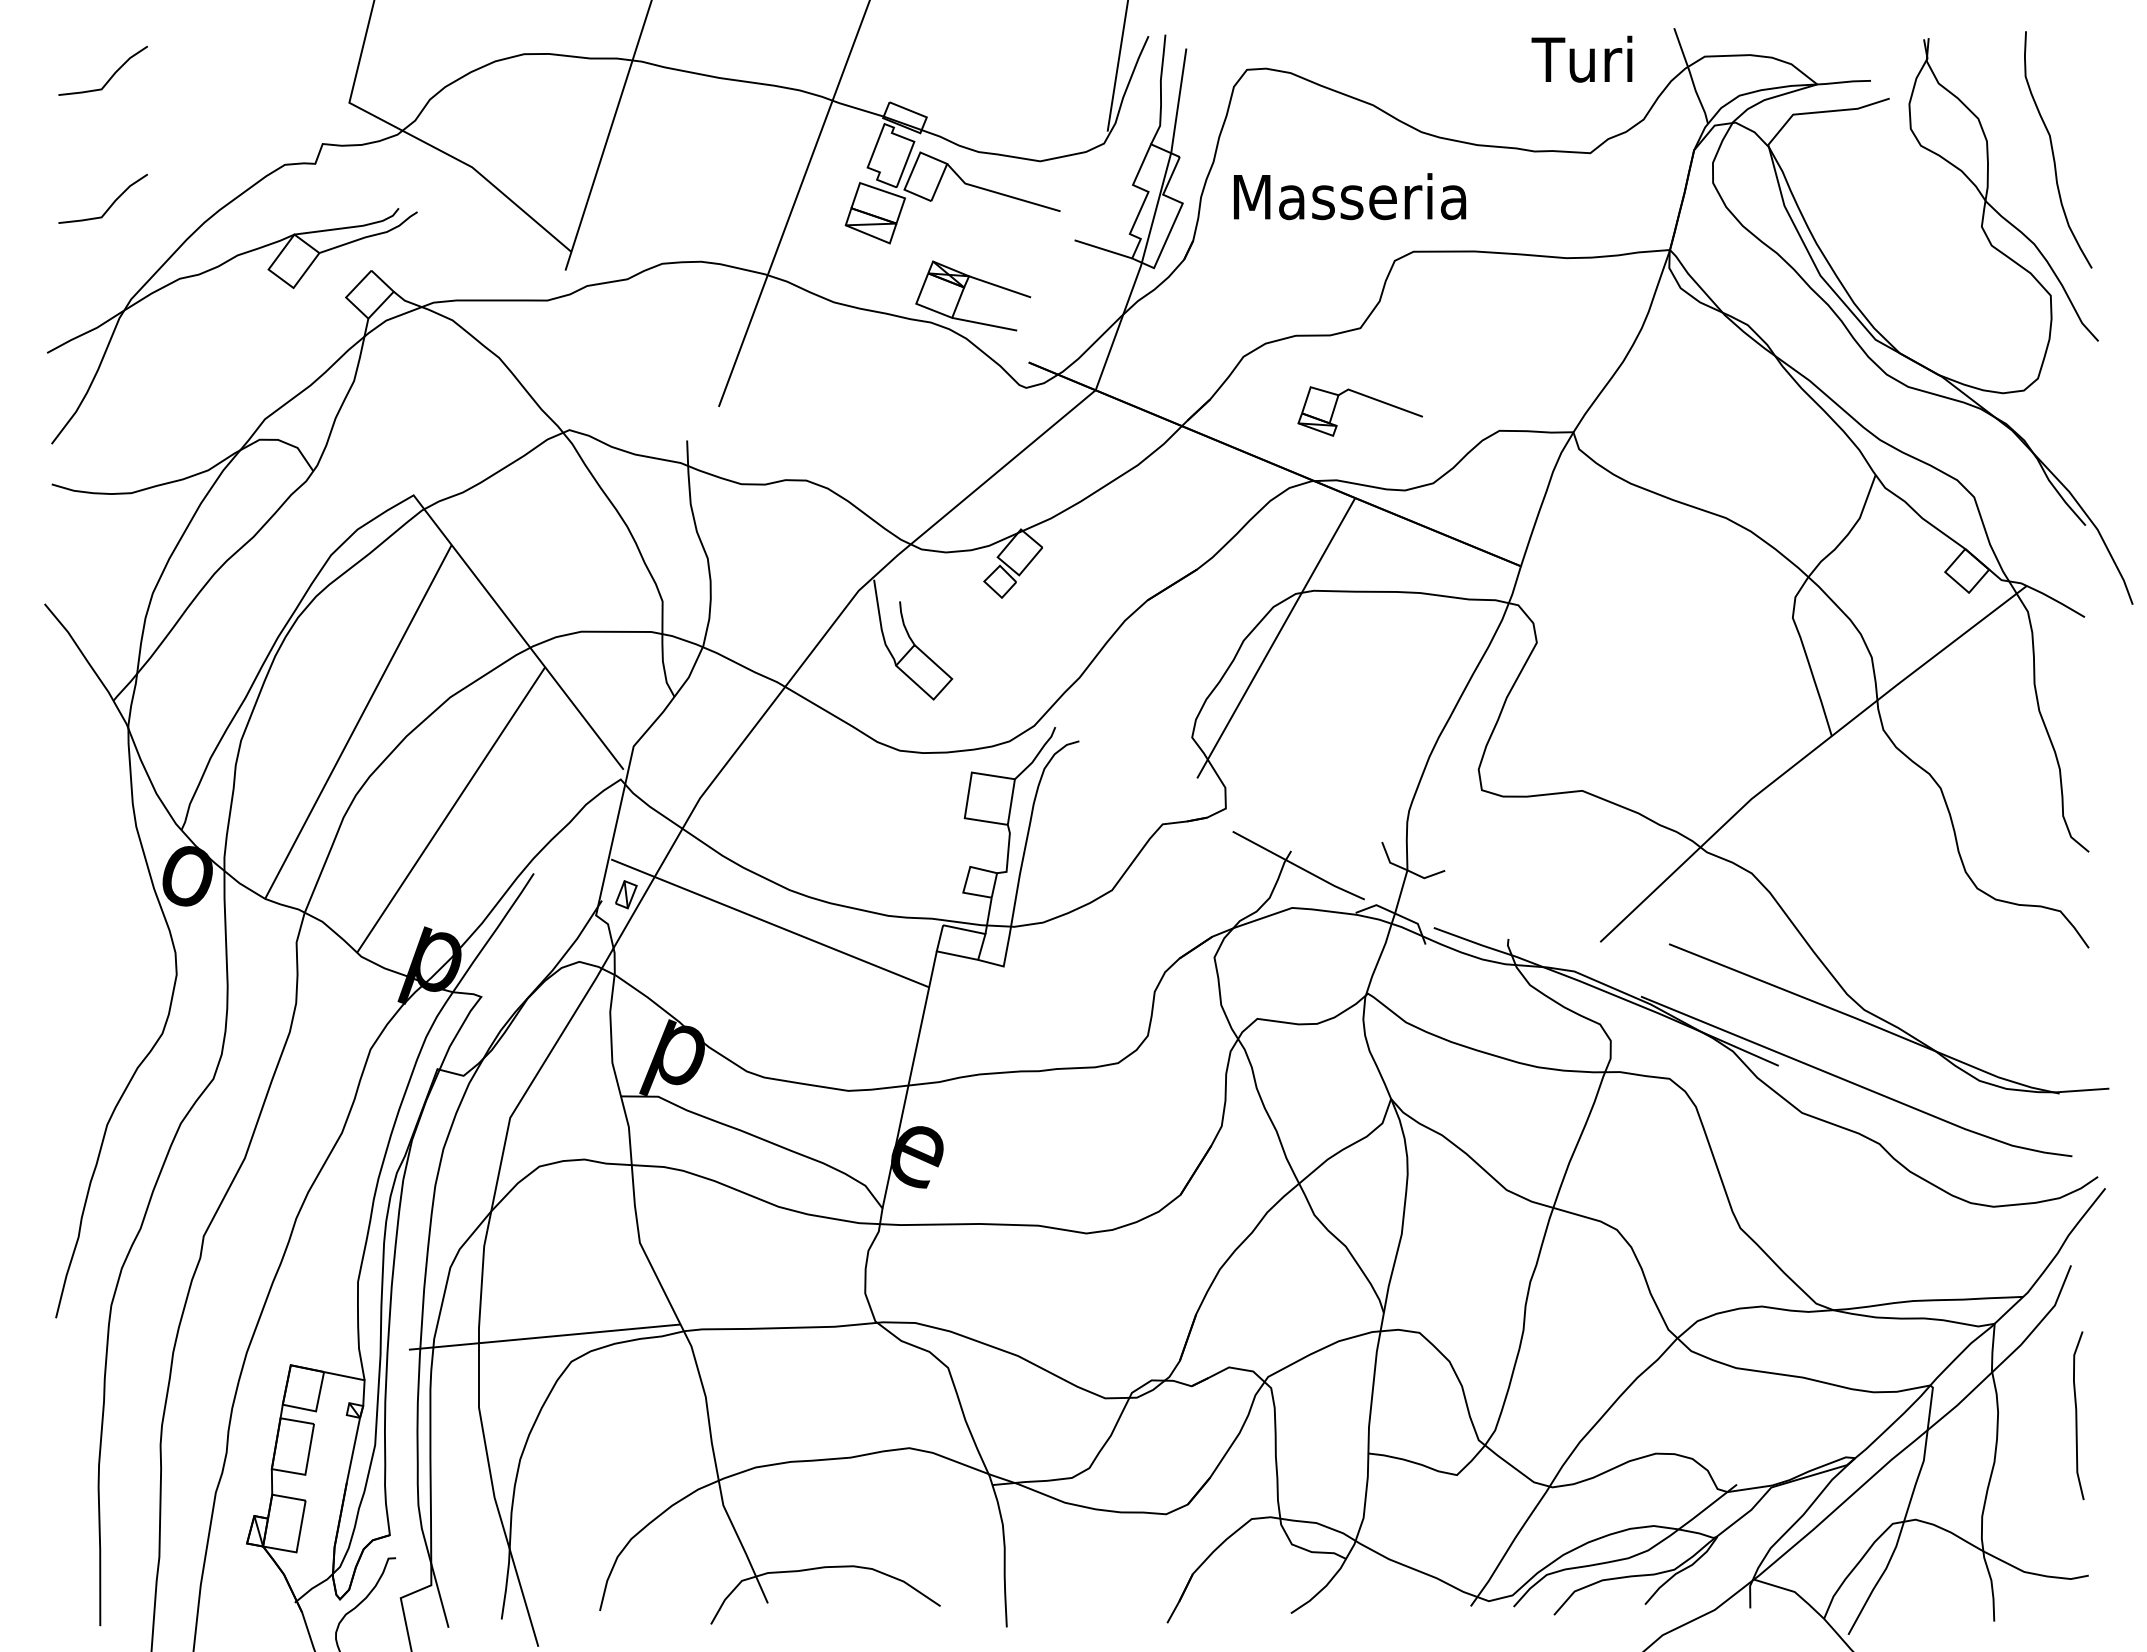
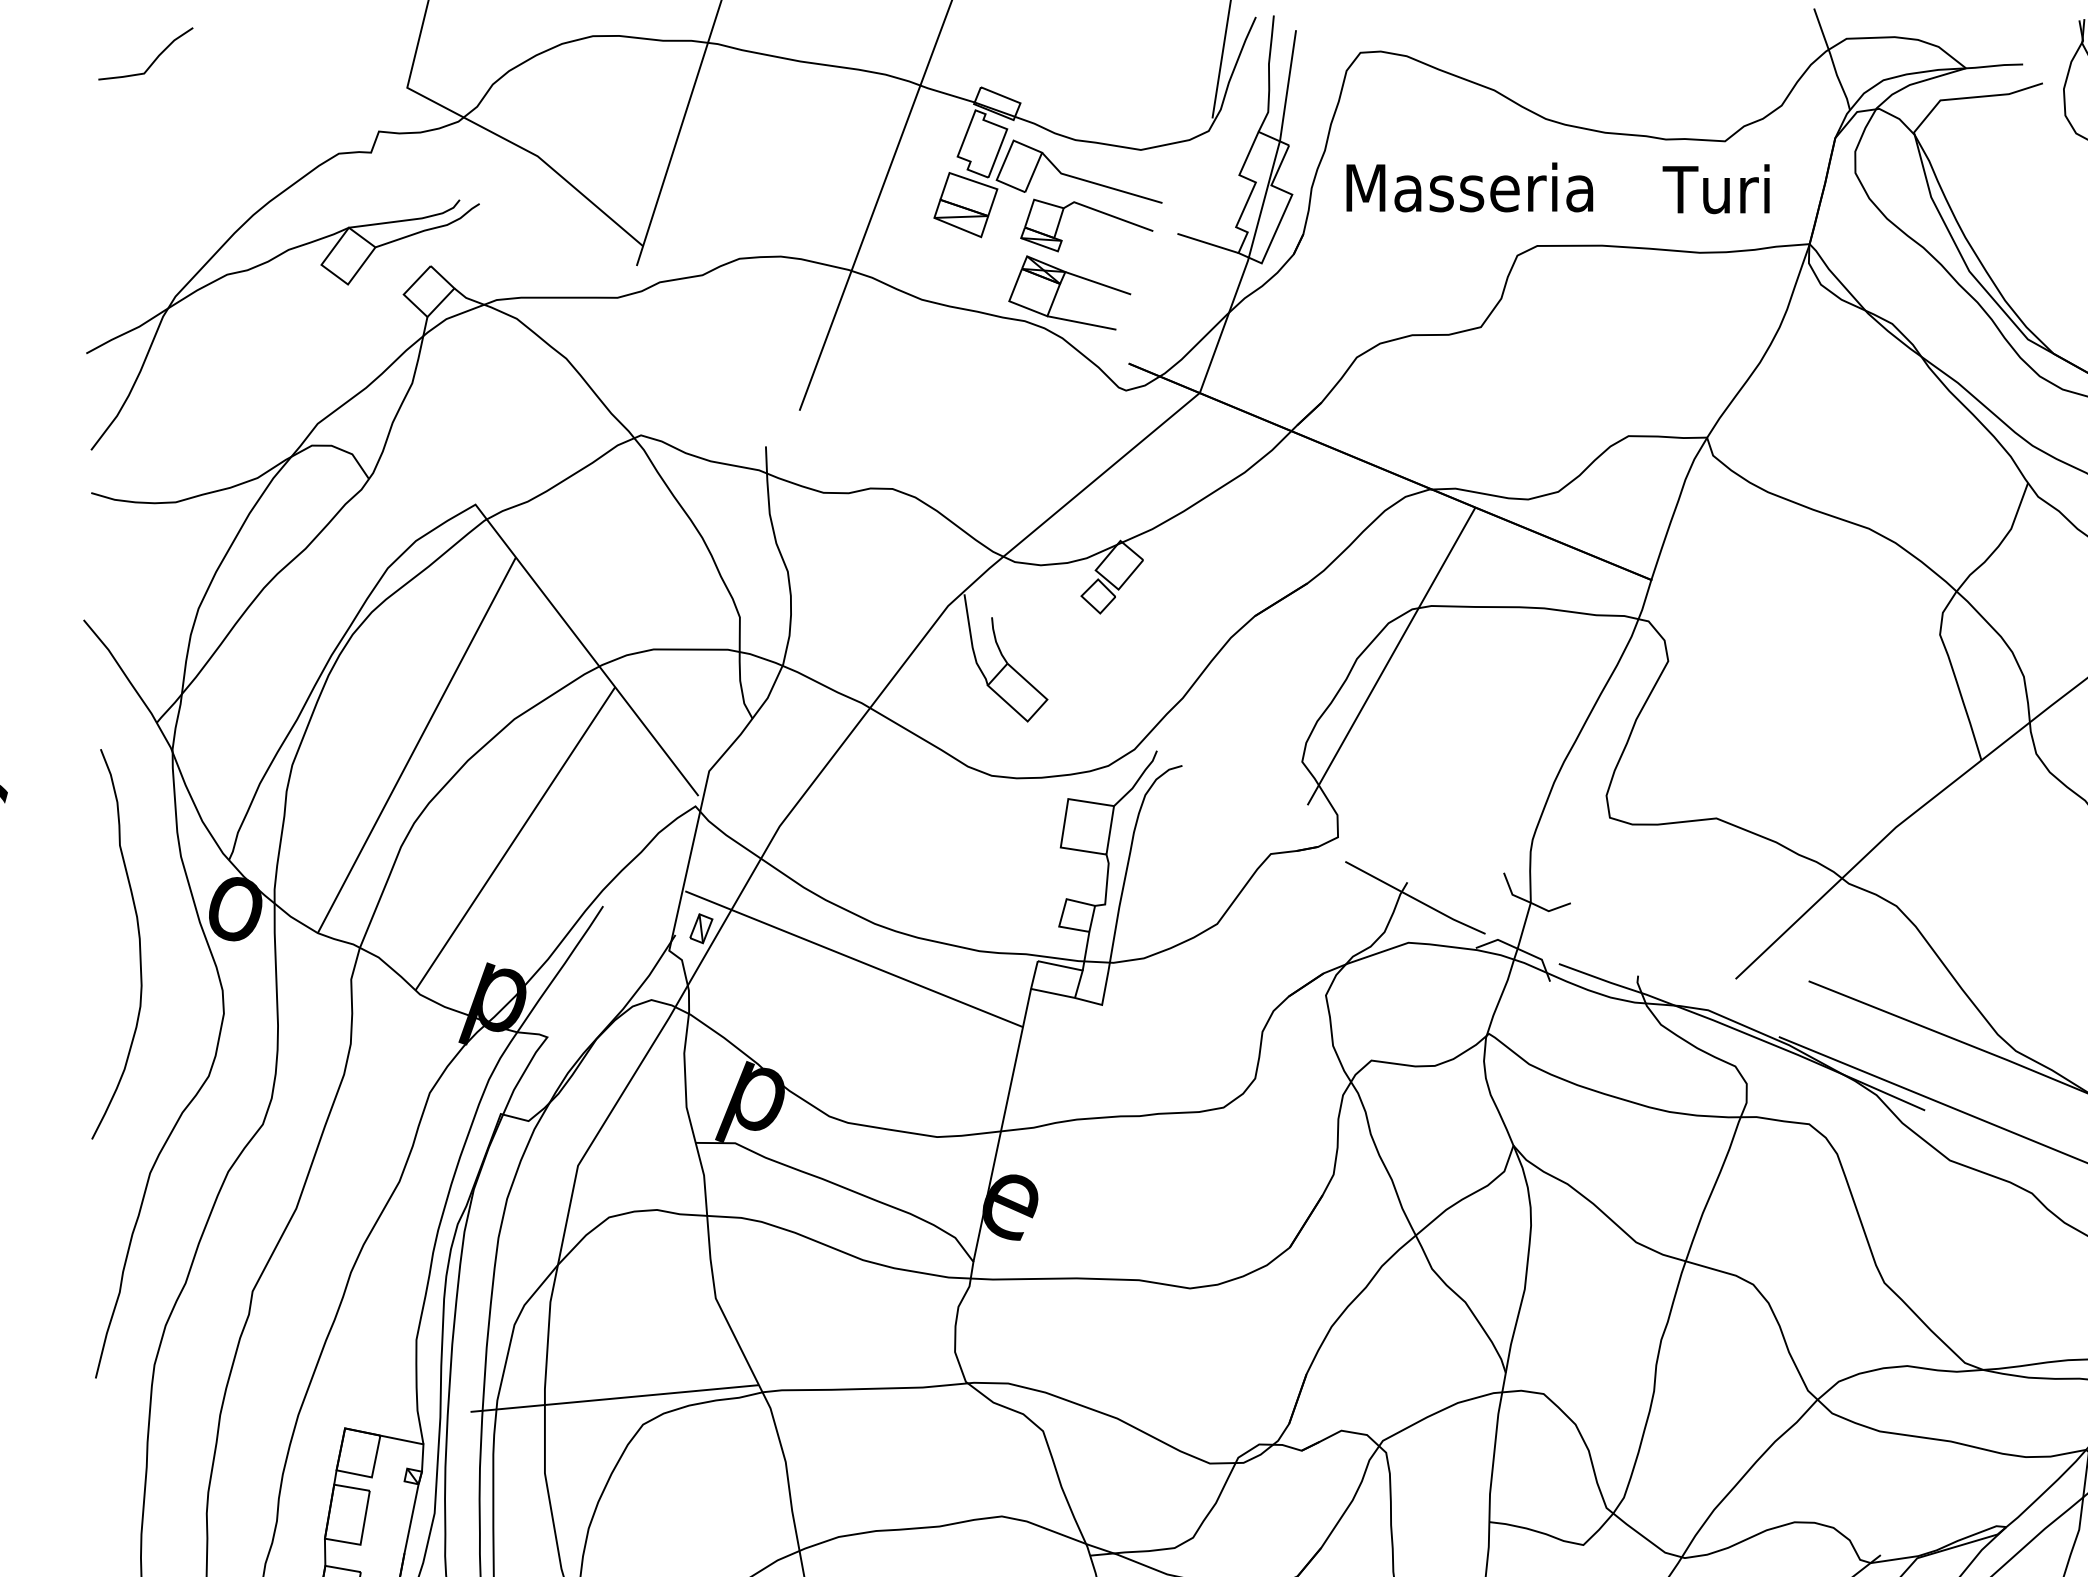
text: (1581, 58) -> (1715, 188), moved
curve: (111, 203) -> (154, 194), removed
part: (1366, 397) -> (1093, 210), moved
curve: (96, 909) -> (138, 944), added

